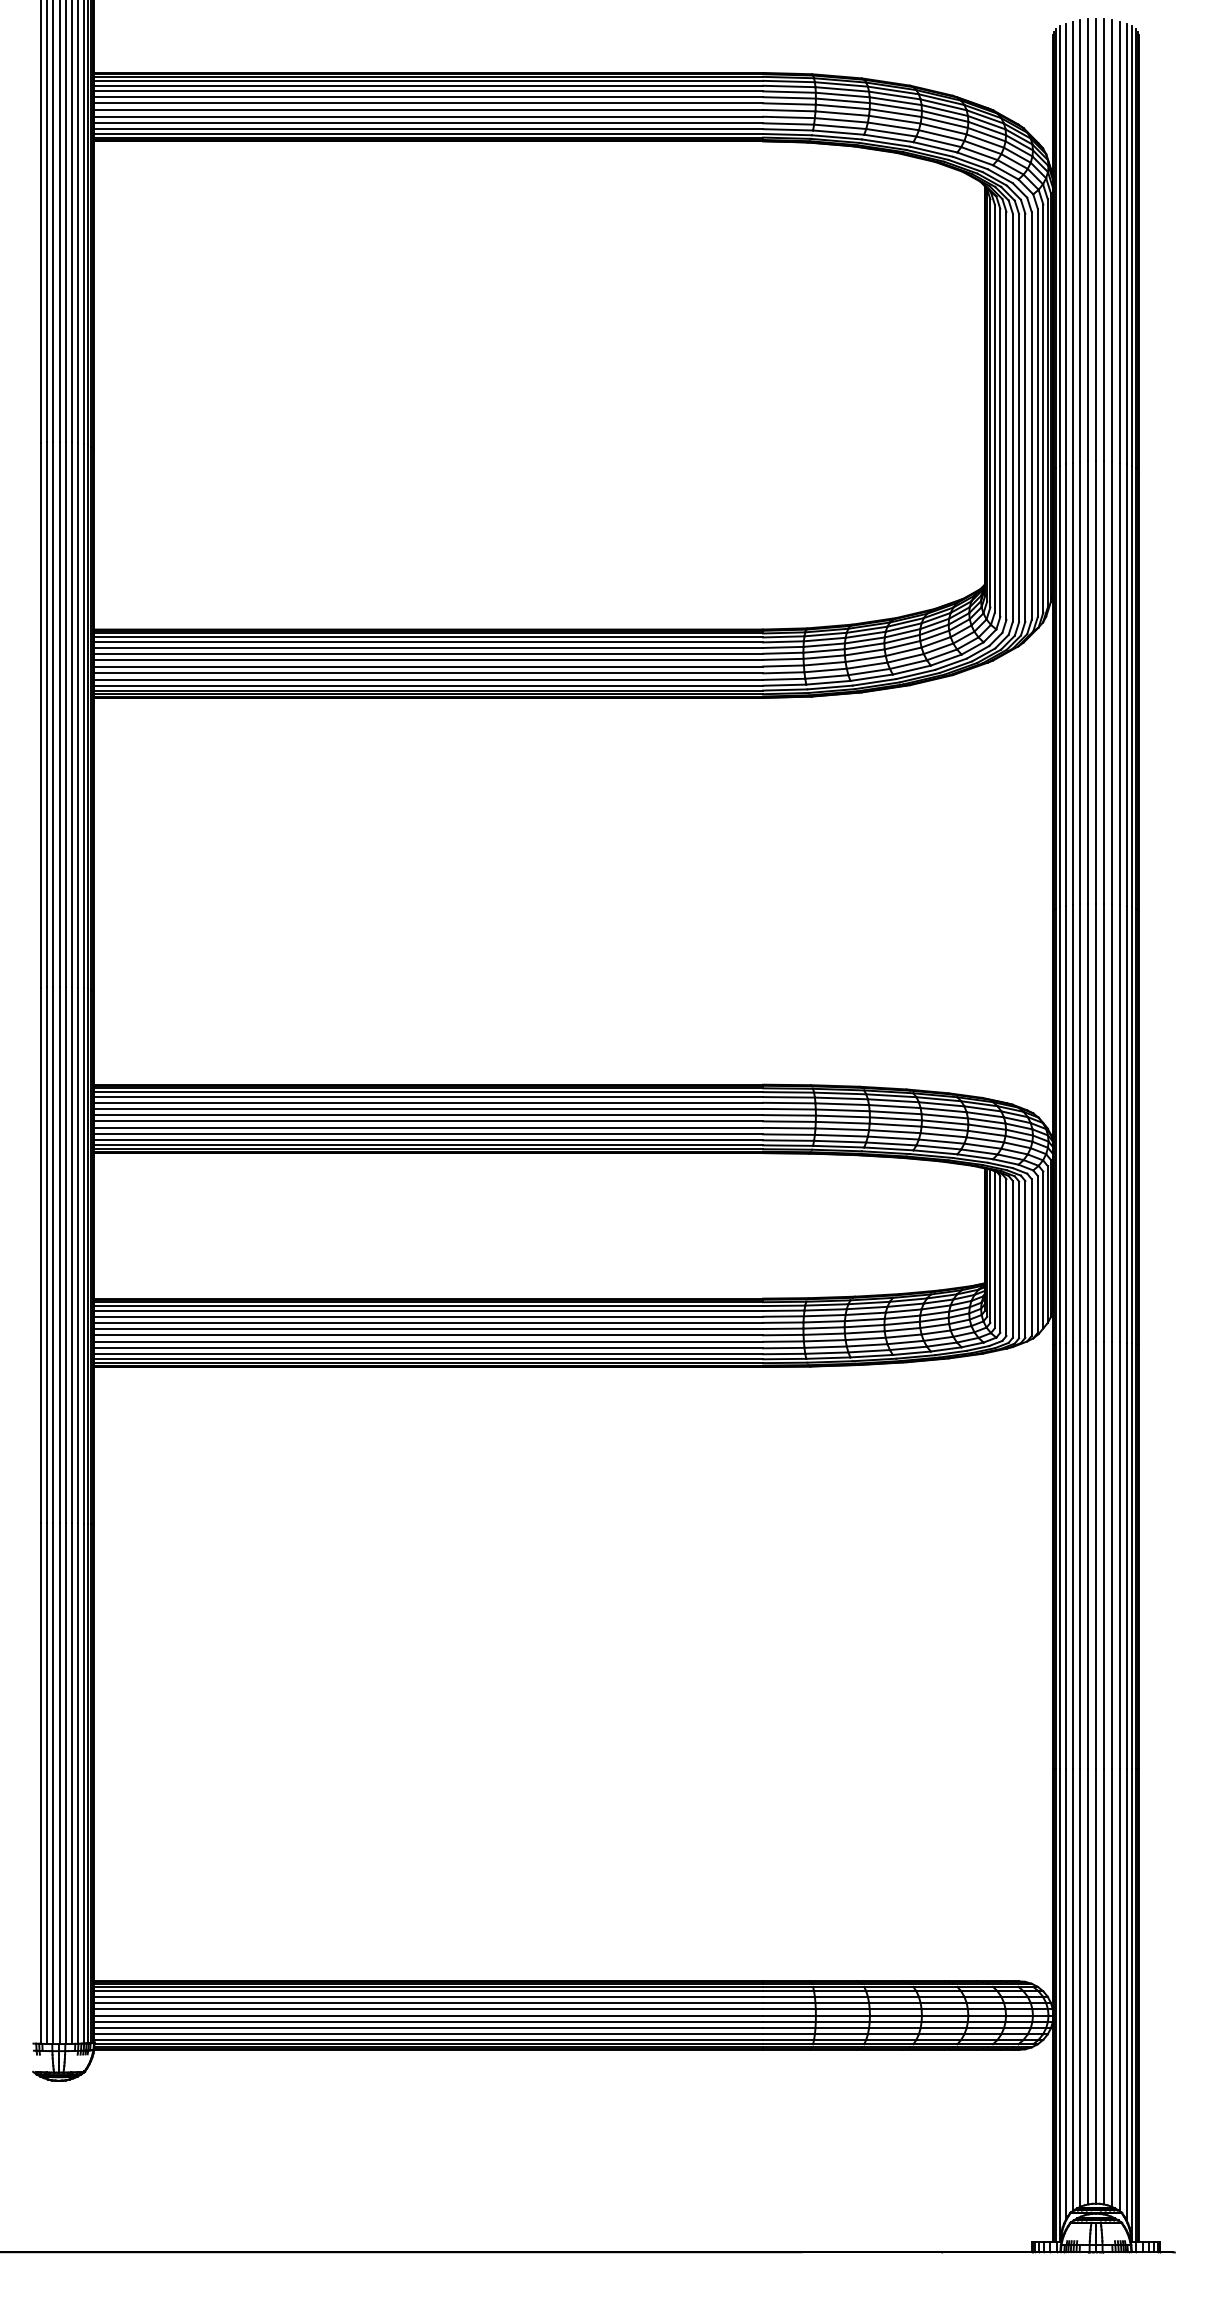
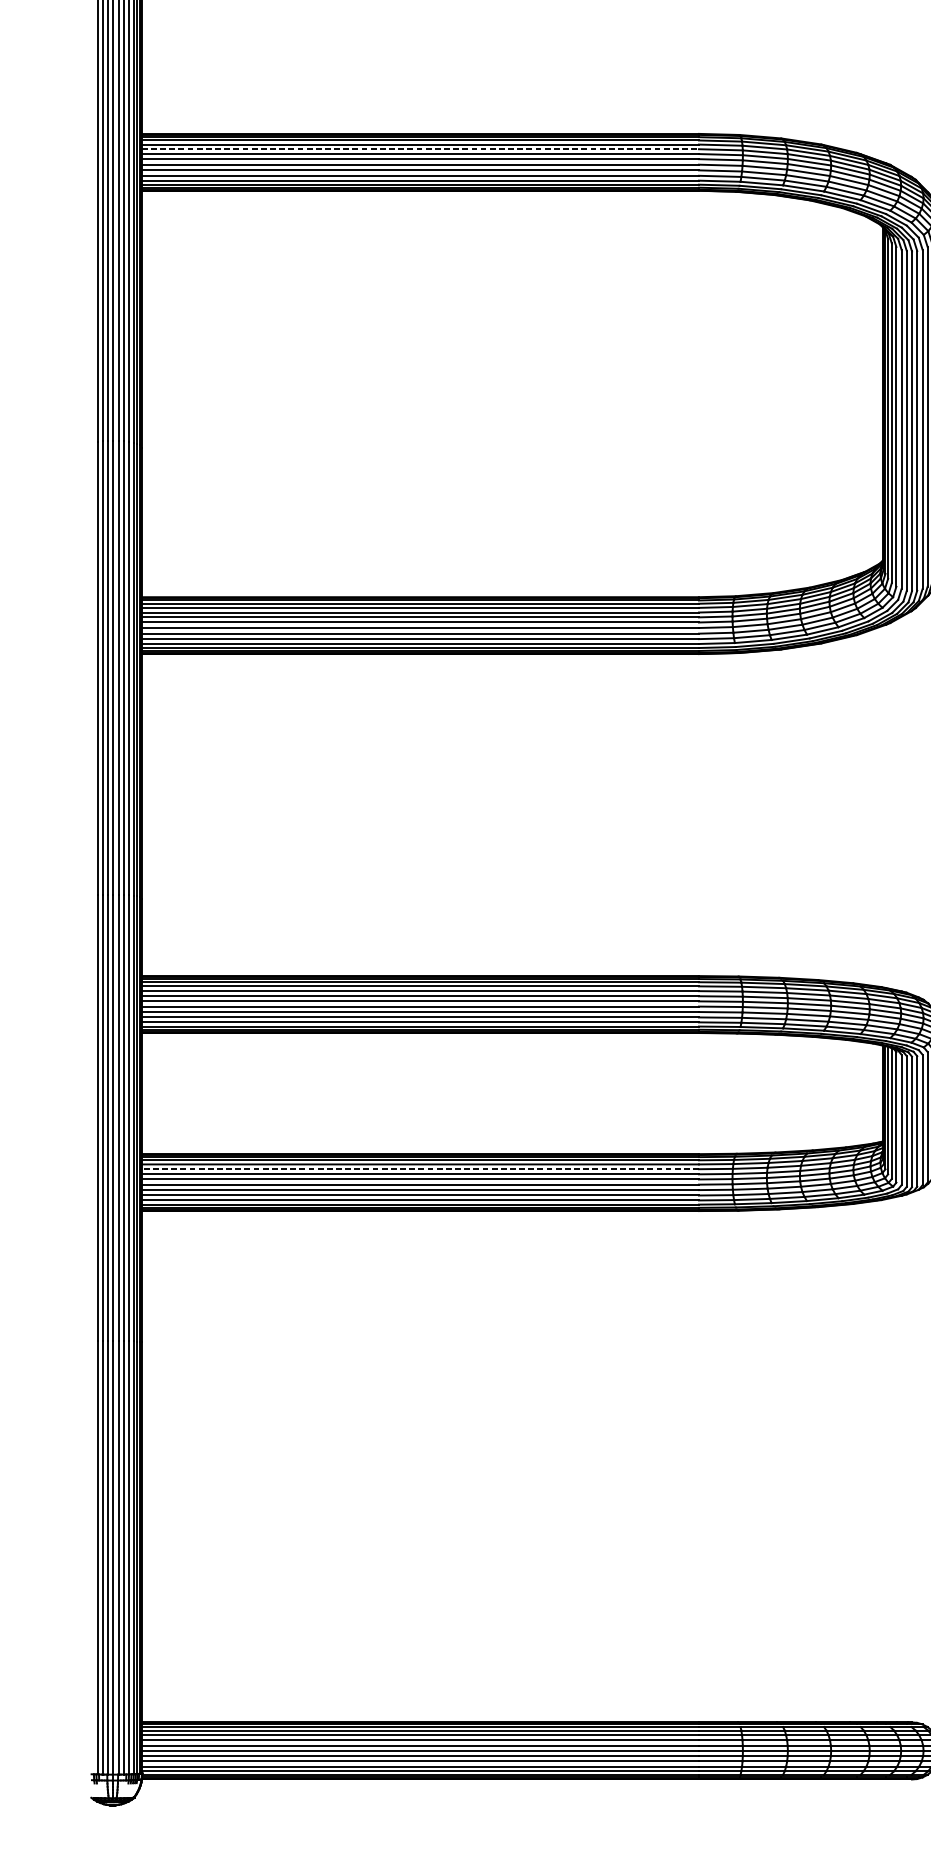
line: (428, 91) -> (420, 149), solid -> dashed
line: (428, 1316) -> (420, 1169), solid -> dashed

